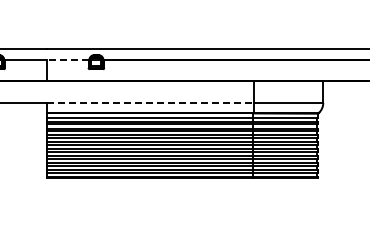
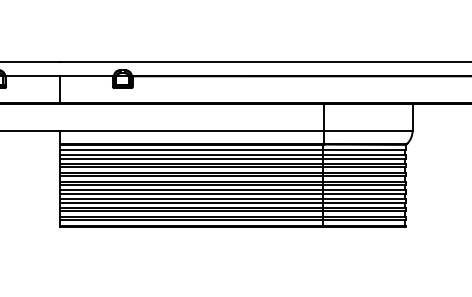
line: (67, 59) -> (85, 75), dashed -> solid
line: (150, 102) -> (191, 130), dashed -> solid

